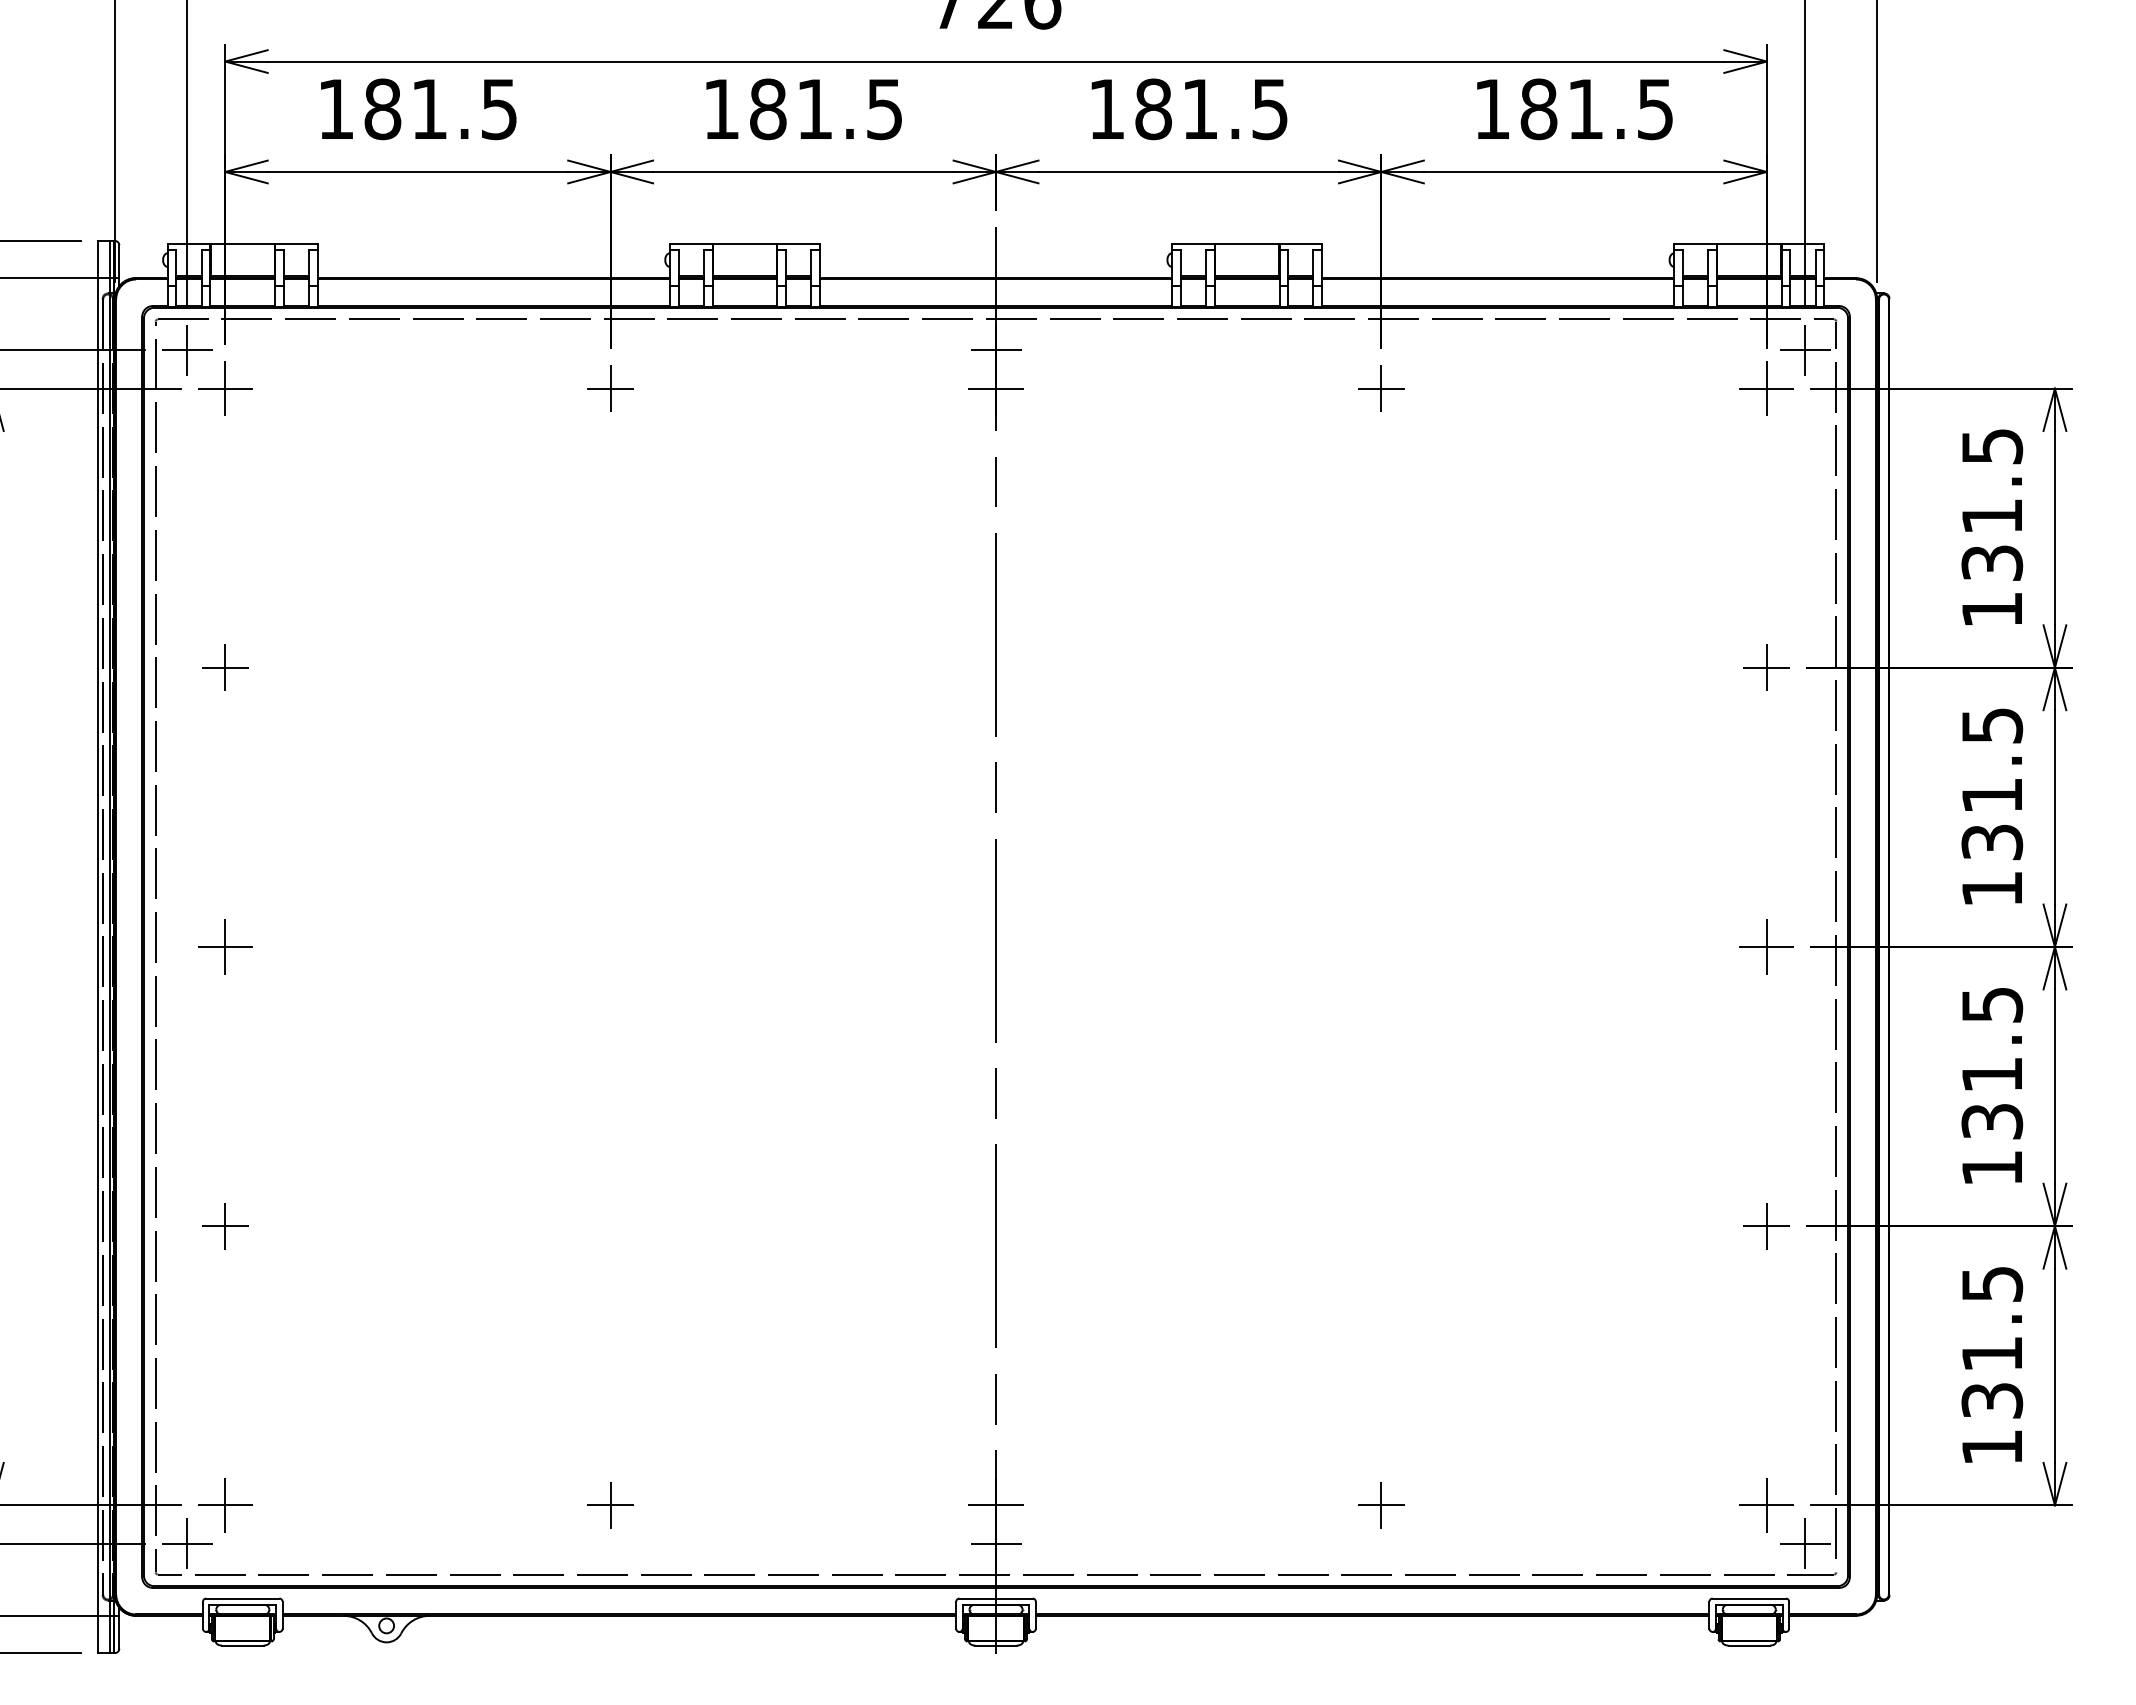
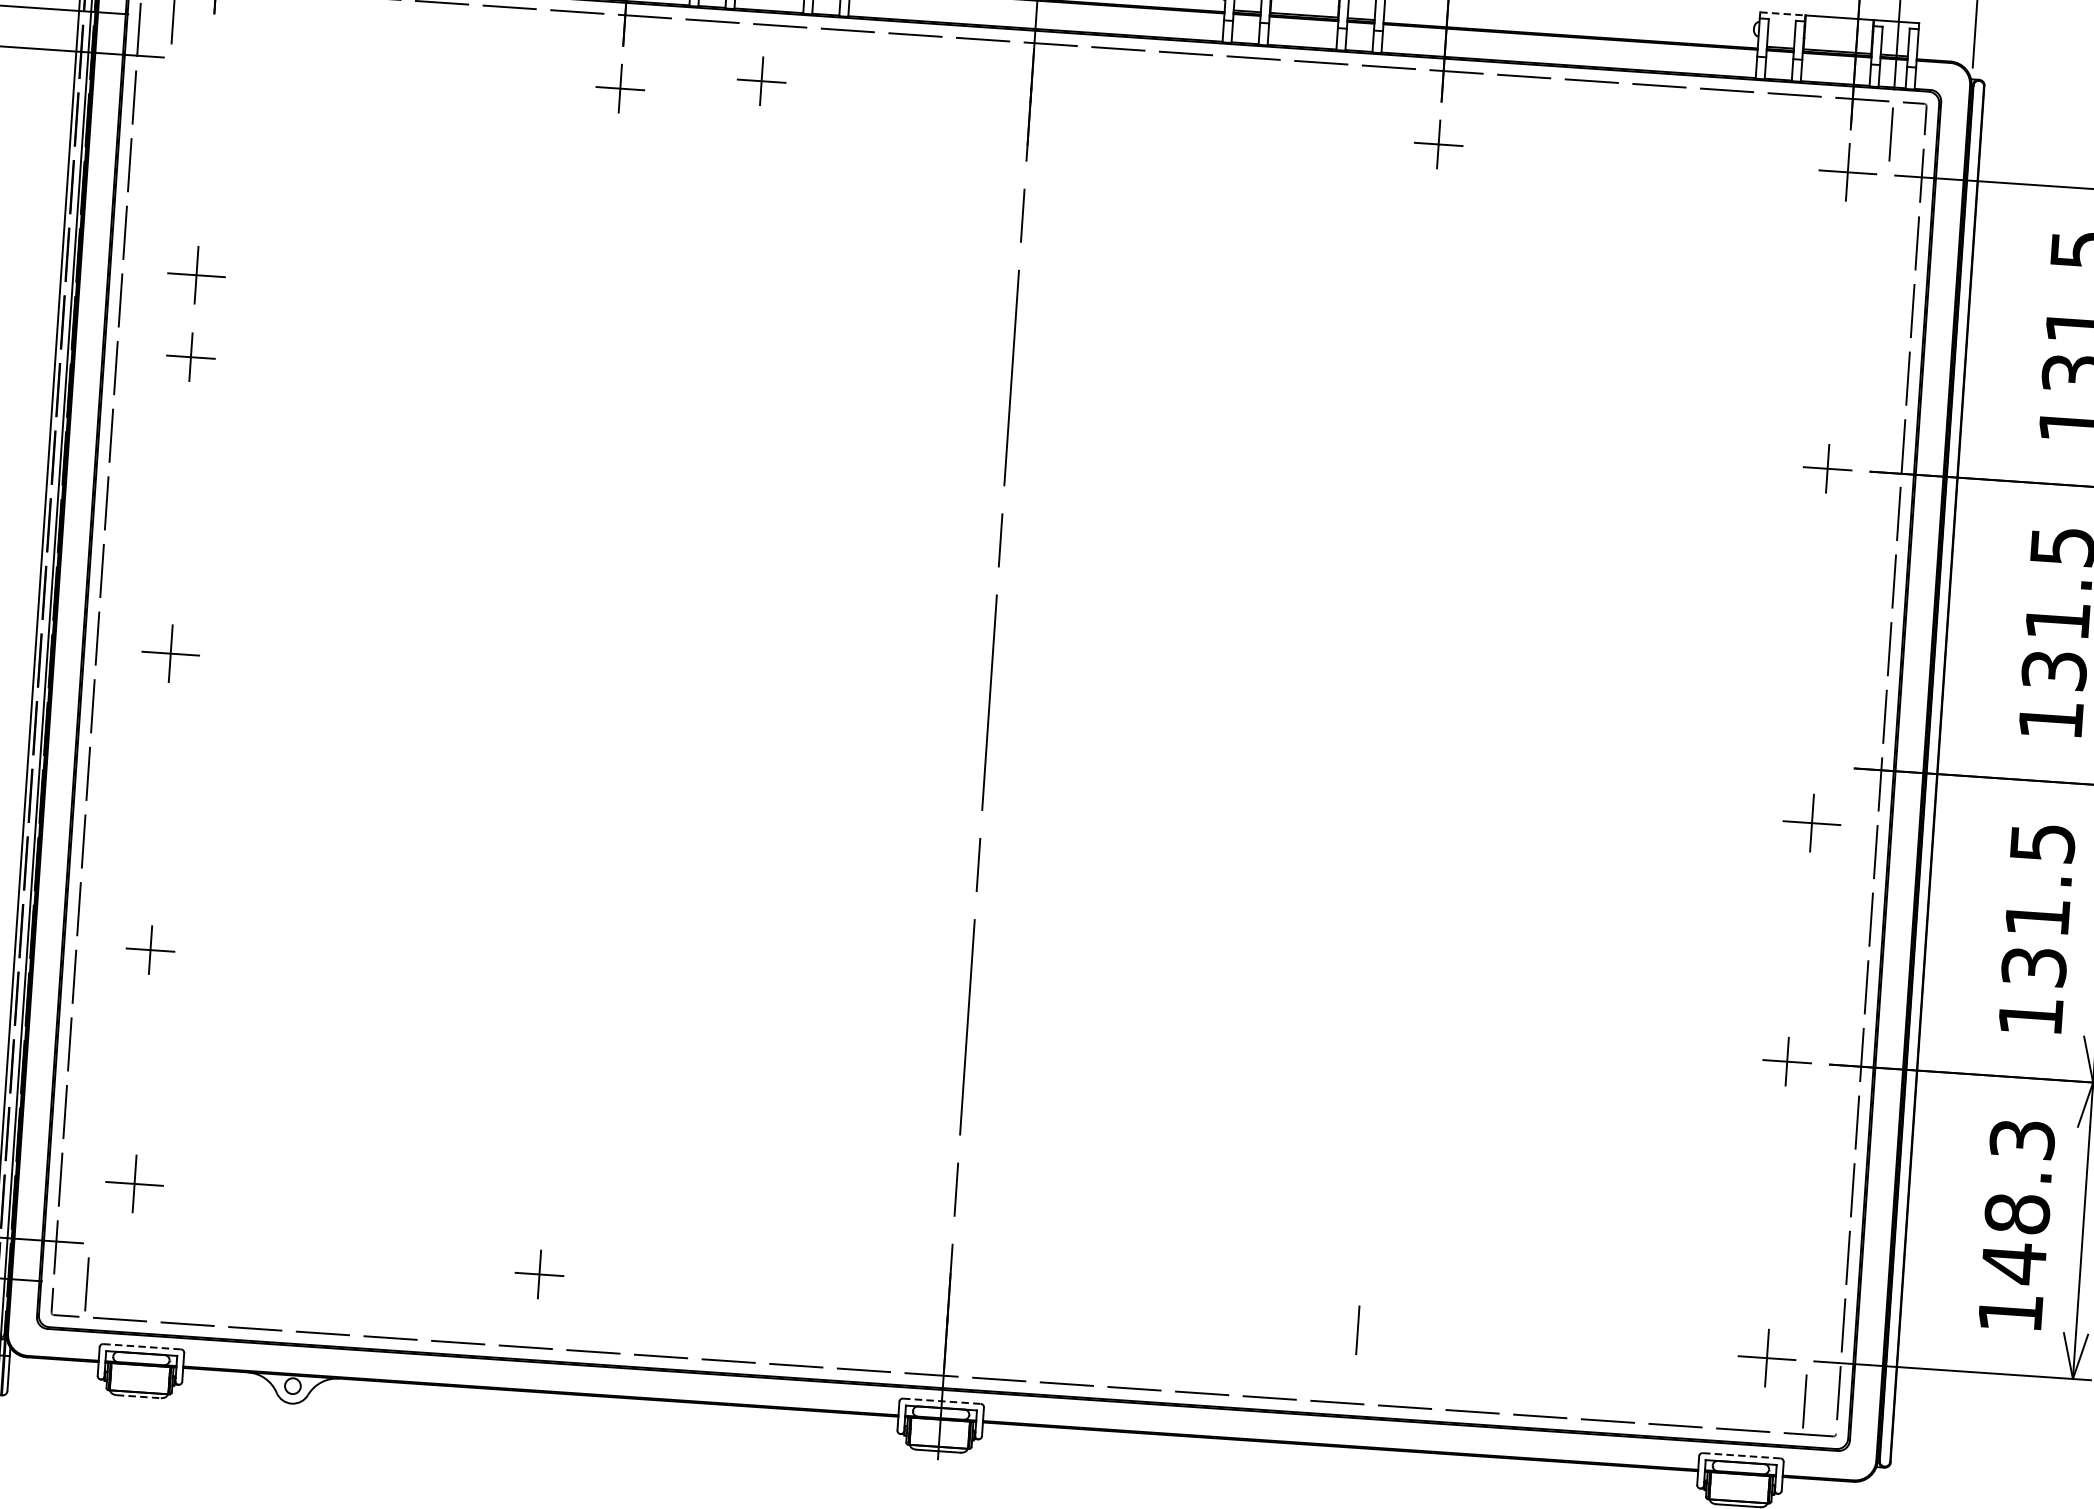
line: (1696, 244) -> (1783, 14), solid -> dashed
line: (186, 350) -> (172, 17), removed
line: (995, 350) -> (1031, 76), removed
line: (1804, 350) -> (1890, 134), removed
part: (742, 372) -> (761, 81), added
part: (225, 388) -> (196, 275), moved
line: (995, 388) -> (1028, 116), removed
part: (1766, 946) -> (1811, 822), moved
text: (1992, 1343) -> (2018, 1202), 131.5 -> 148.3
part: (225, 1505) -> (134, 1184), moved
line: (995, 1505) -> (948, 1302), removed
line: (1381, 1505) -> (1357, 1330), removed
line: (186, 1543) -> (86, 1284), removed
line: (995, 1543) -> (945, 1342), removed
line: (1804, 1543) -> (1804, 1401), removed
line: (242, 1598) -> (141, 1346), solid -> dashed
line: (996, 1598) -> (942, 1401), solid -> dashed
line: (1749, 1598) -> (1741, 1455), solid -> dashed
line: (242, 1645) -> (138, 1396), solid -> dashed

